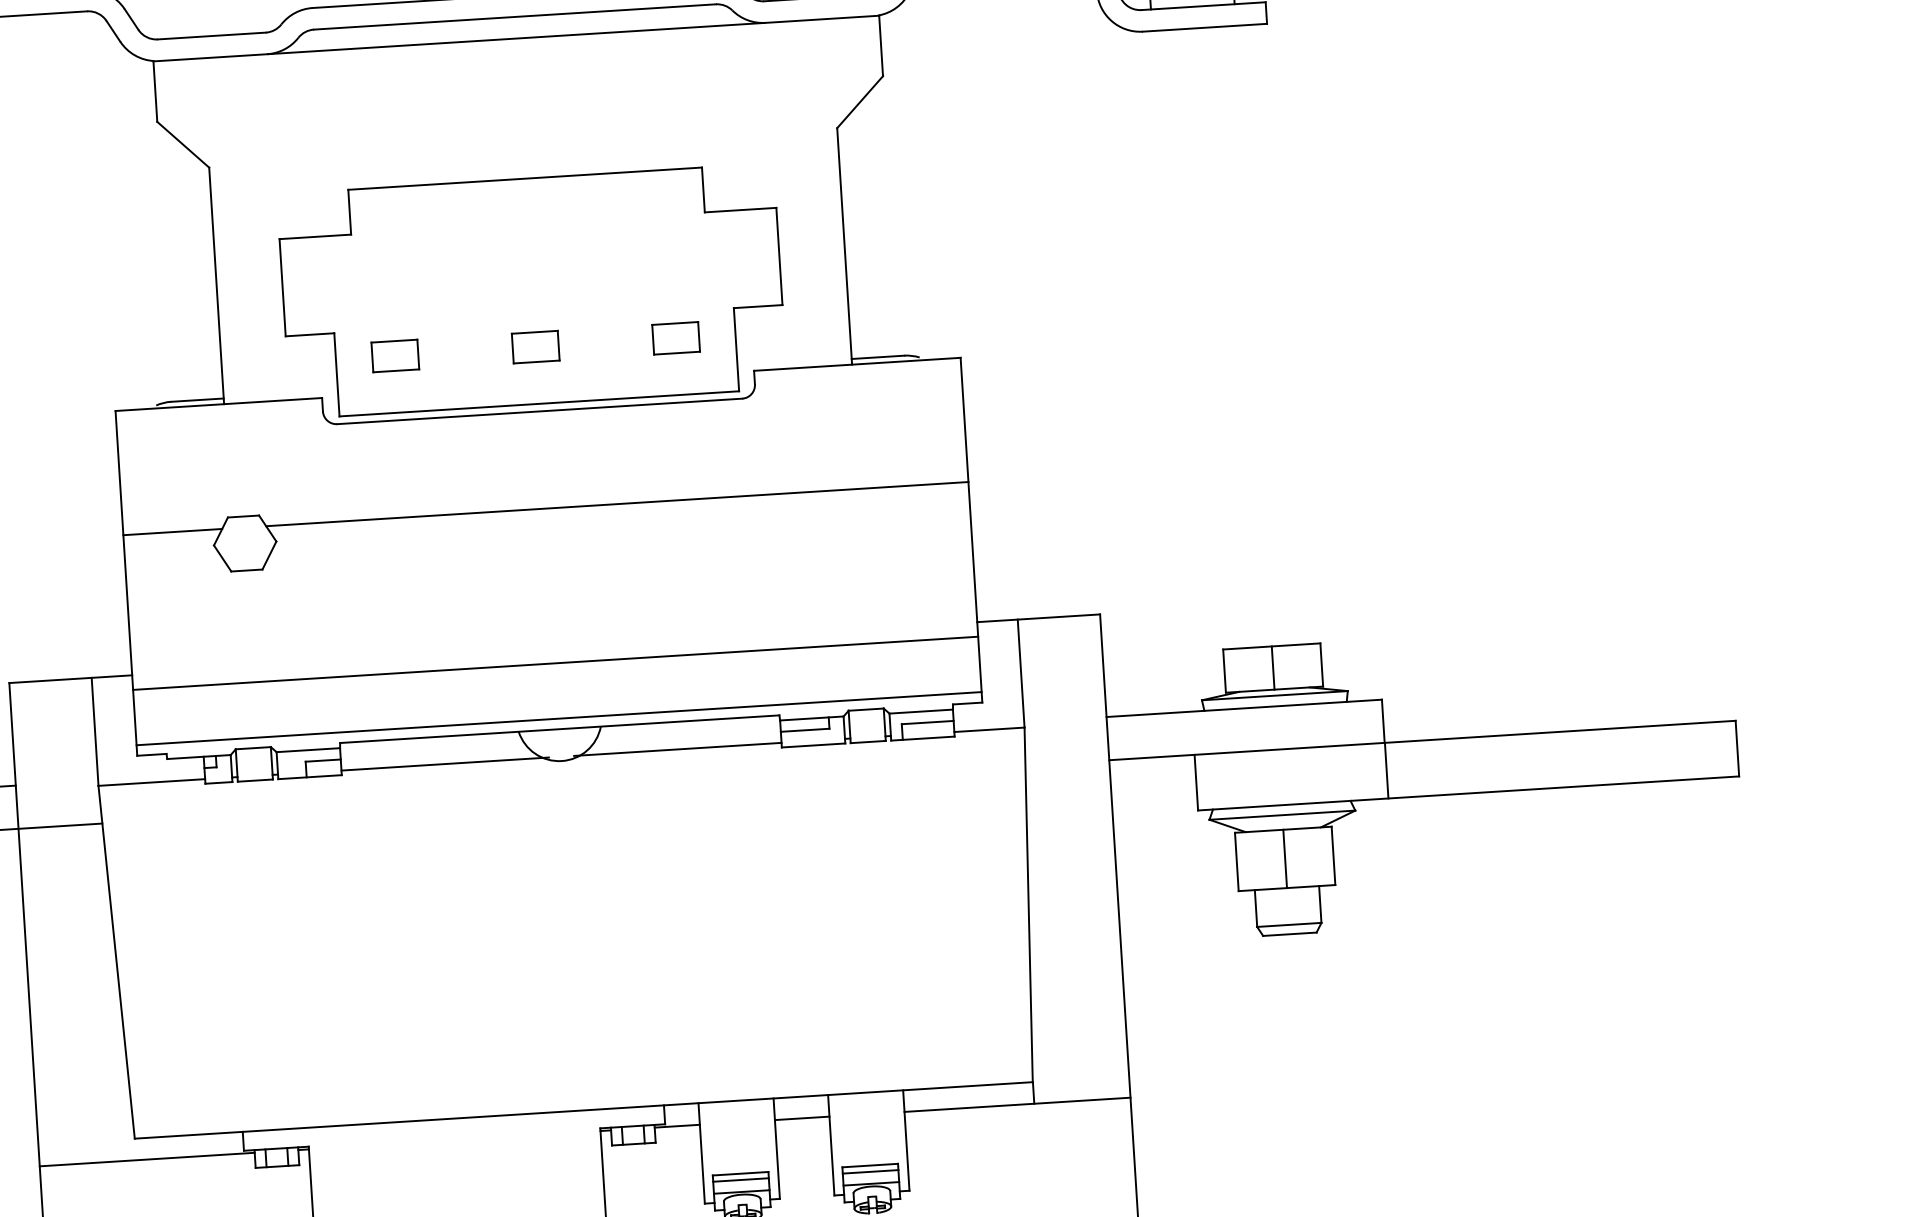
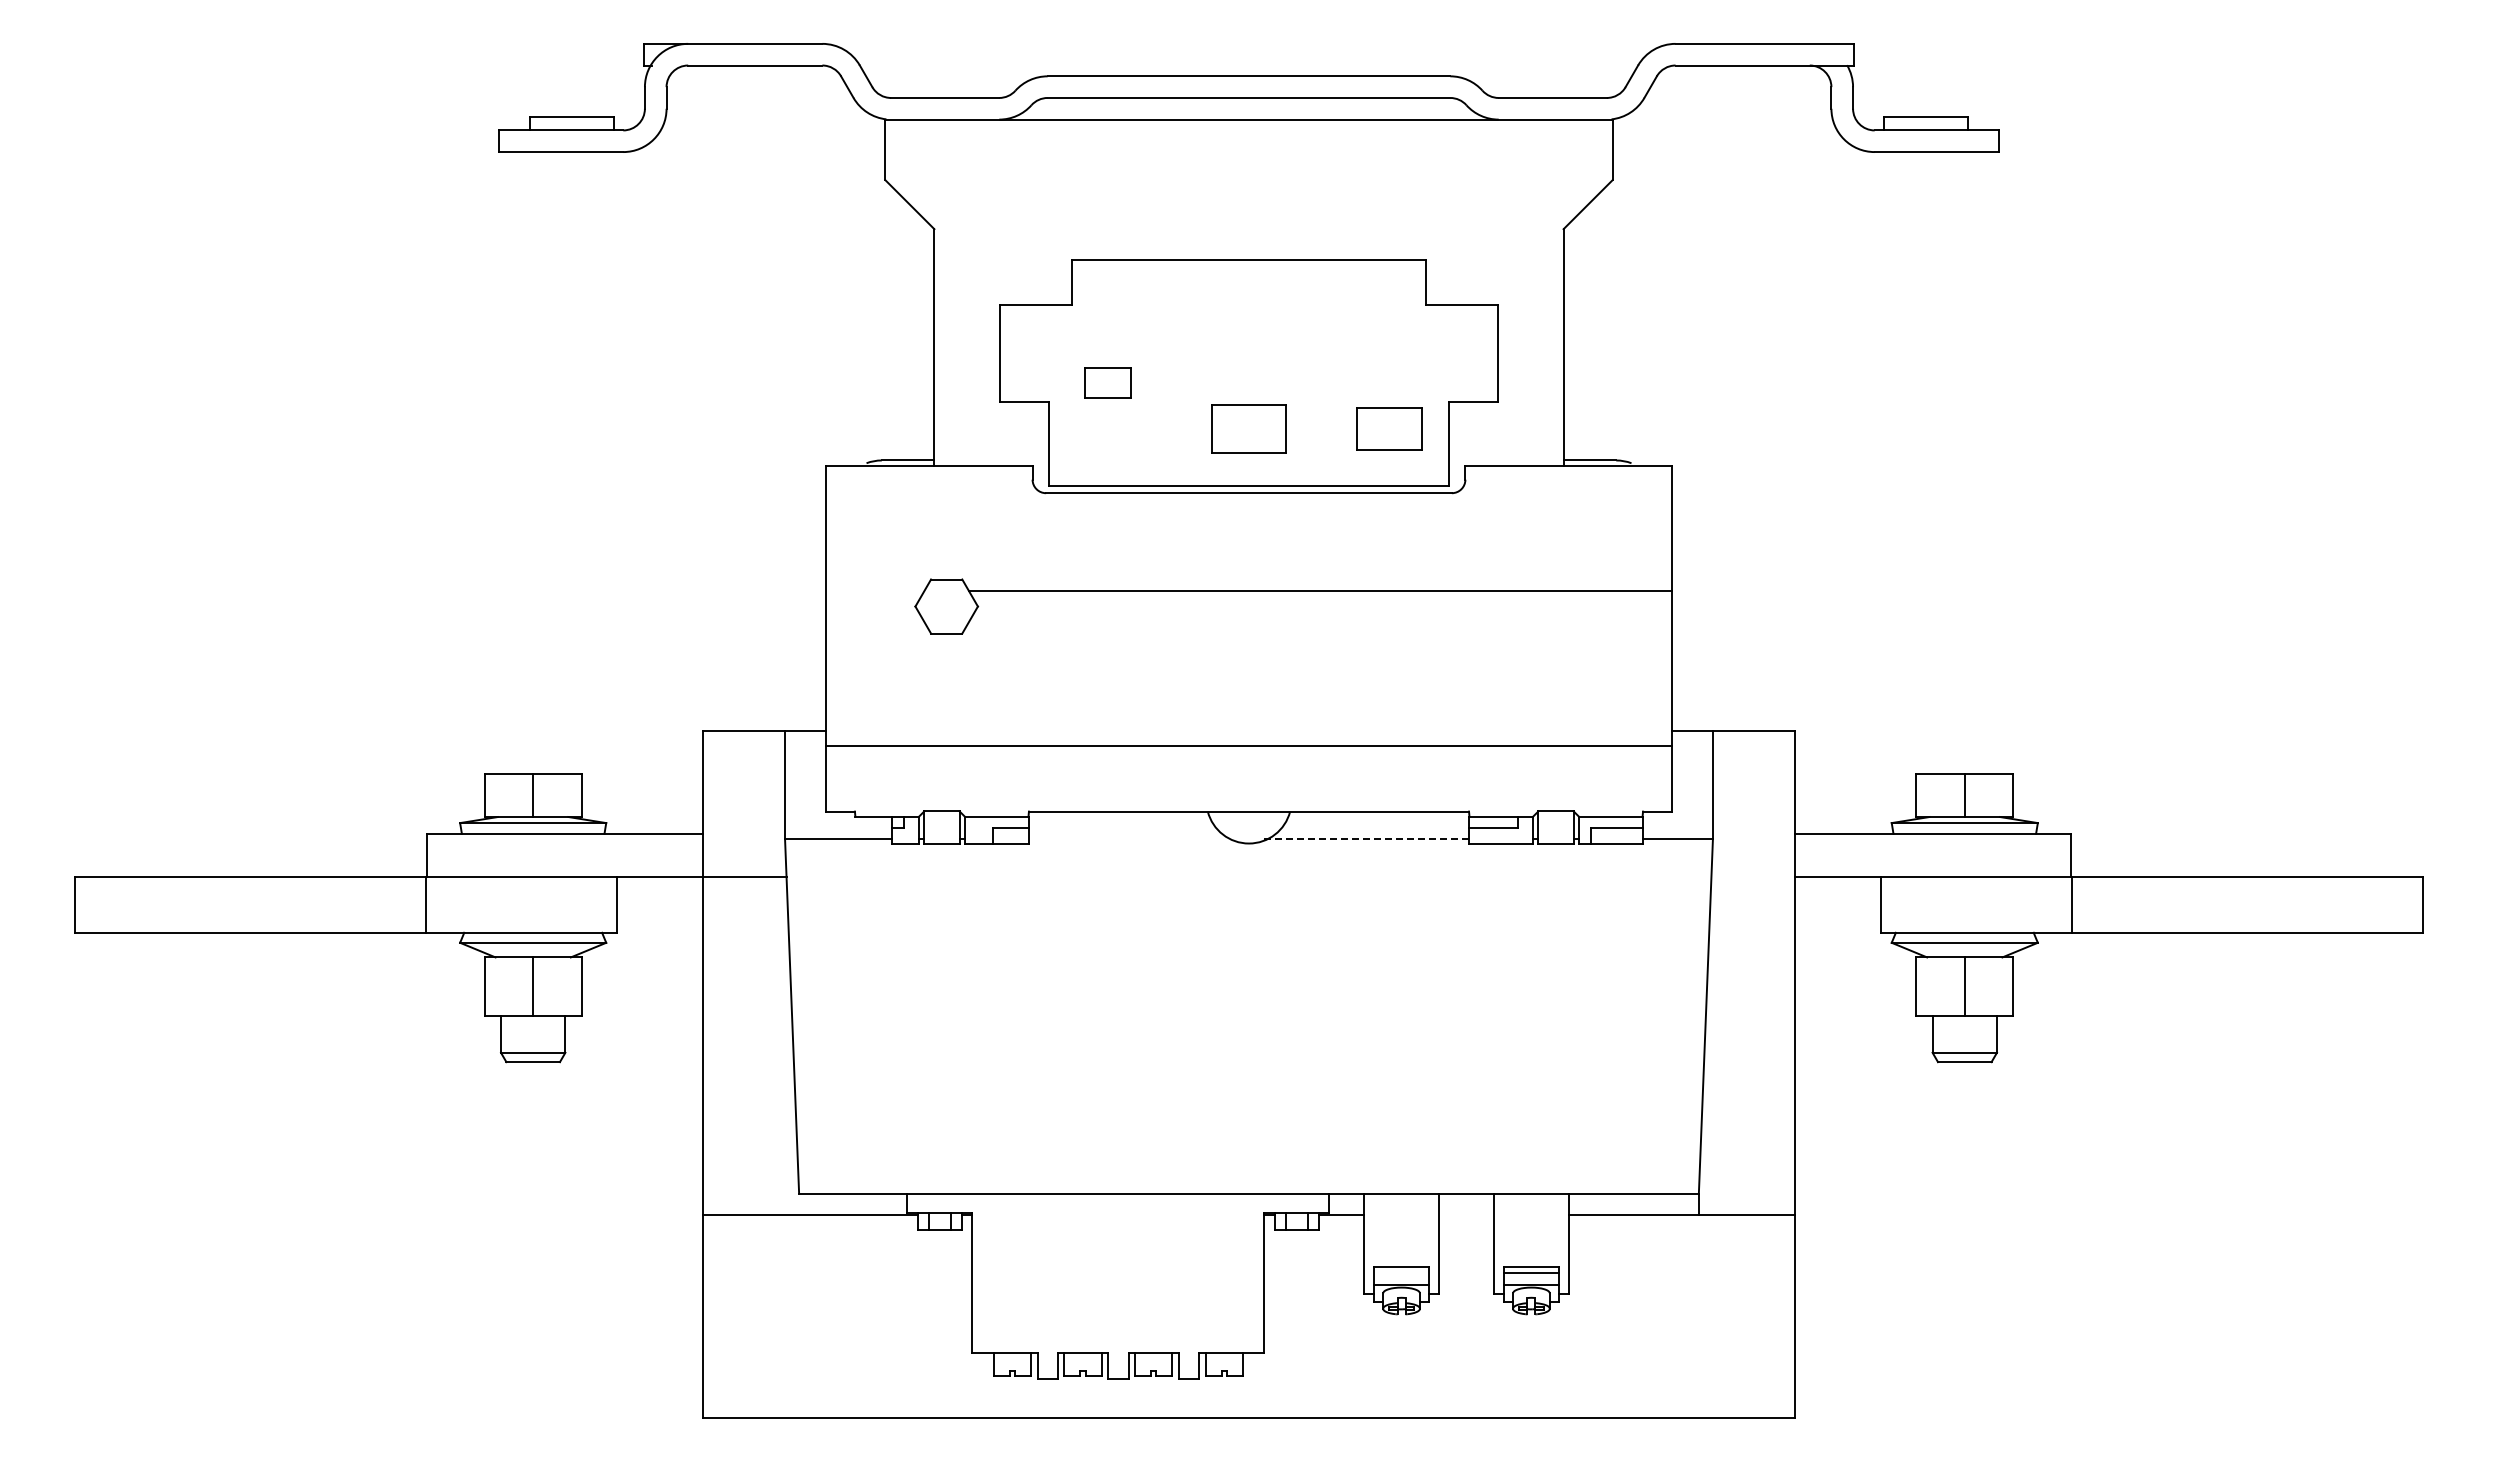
part: (675, 338) -> (1389, 428), size x1.4
part: (535, 346) -> (1248, 428), size x1.6
part: (394, 355) -> (1107, 382), moved
line: (172, 532) -> (874, 590), removed
line: (558, 719) -> (1248, 801), removed
line: (677, 749) -> (1365, 839), solid -> dashed
line: (445, 764) -> (1132, 839), removed
line: (802, 1118) -> (1466, 1215), removed
line: (740, 1179) -> (1401, 1272), removed

